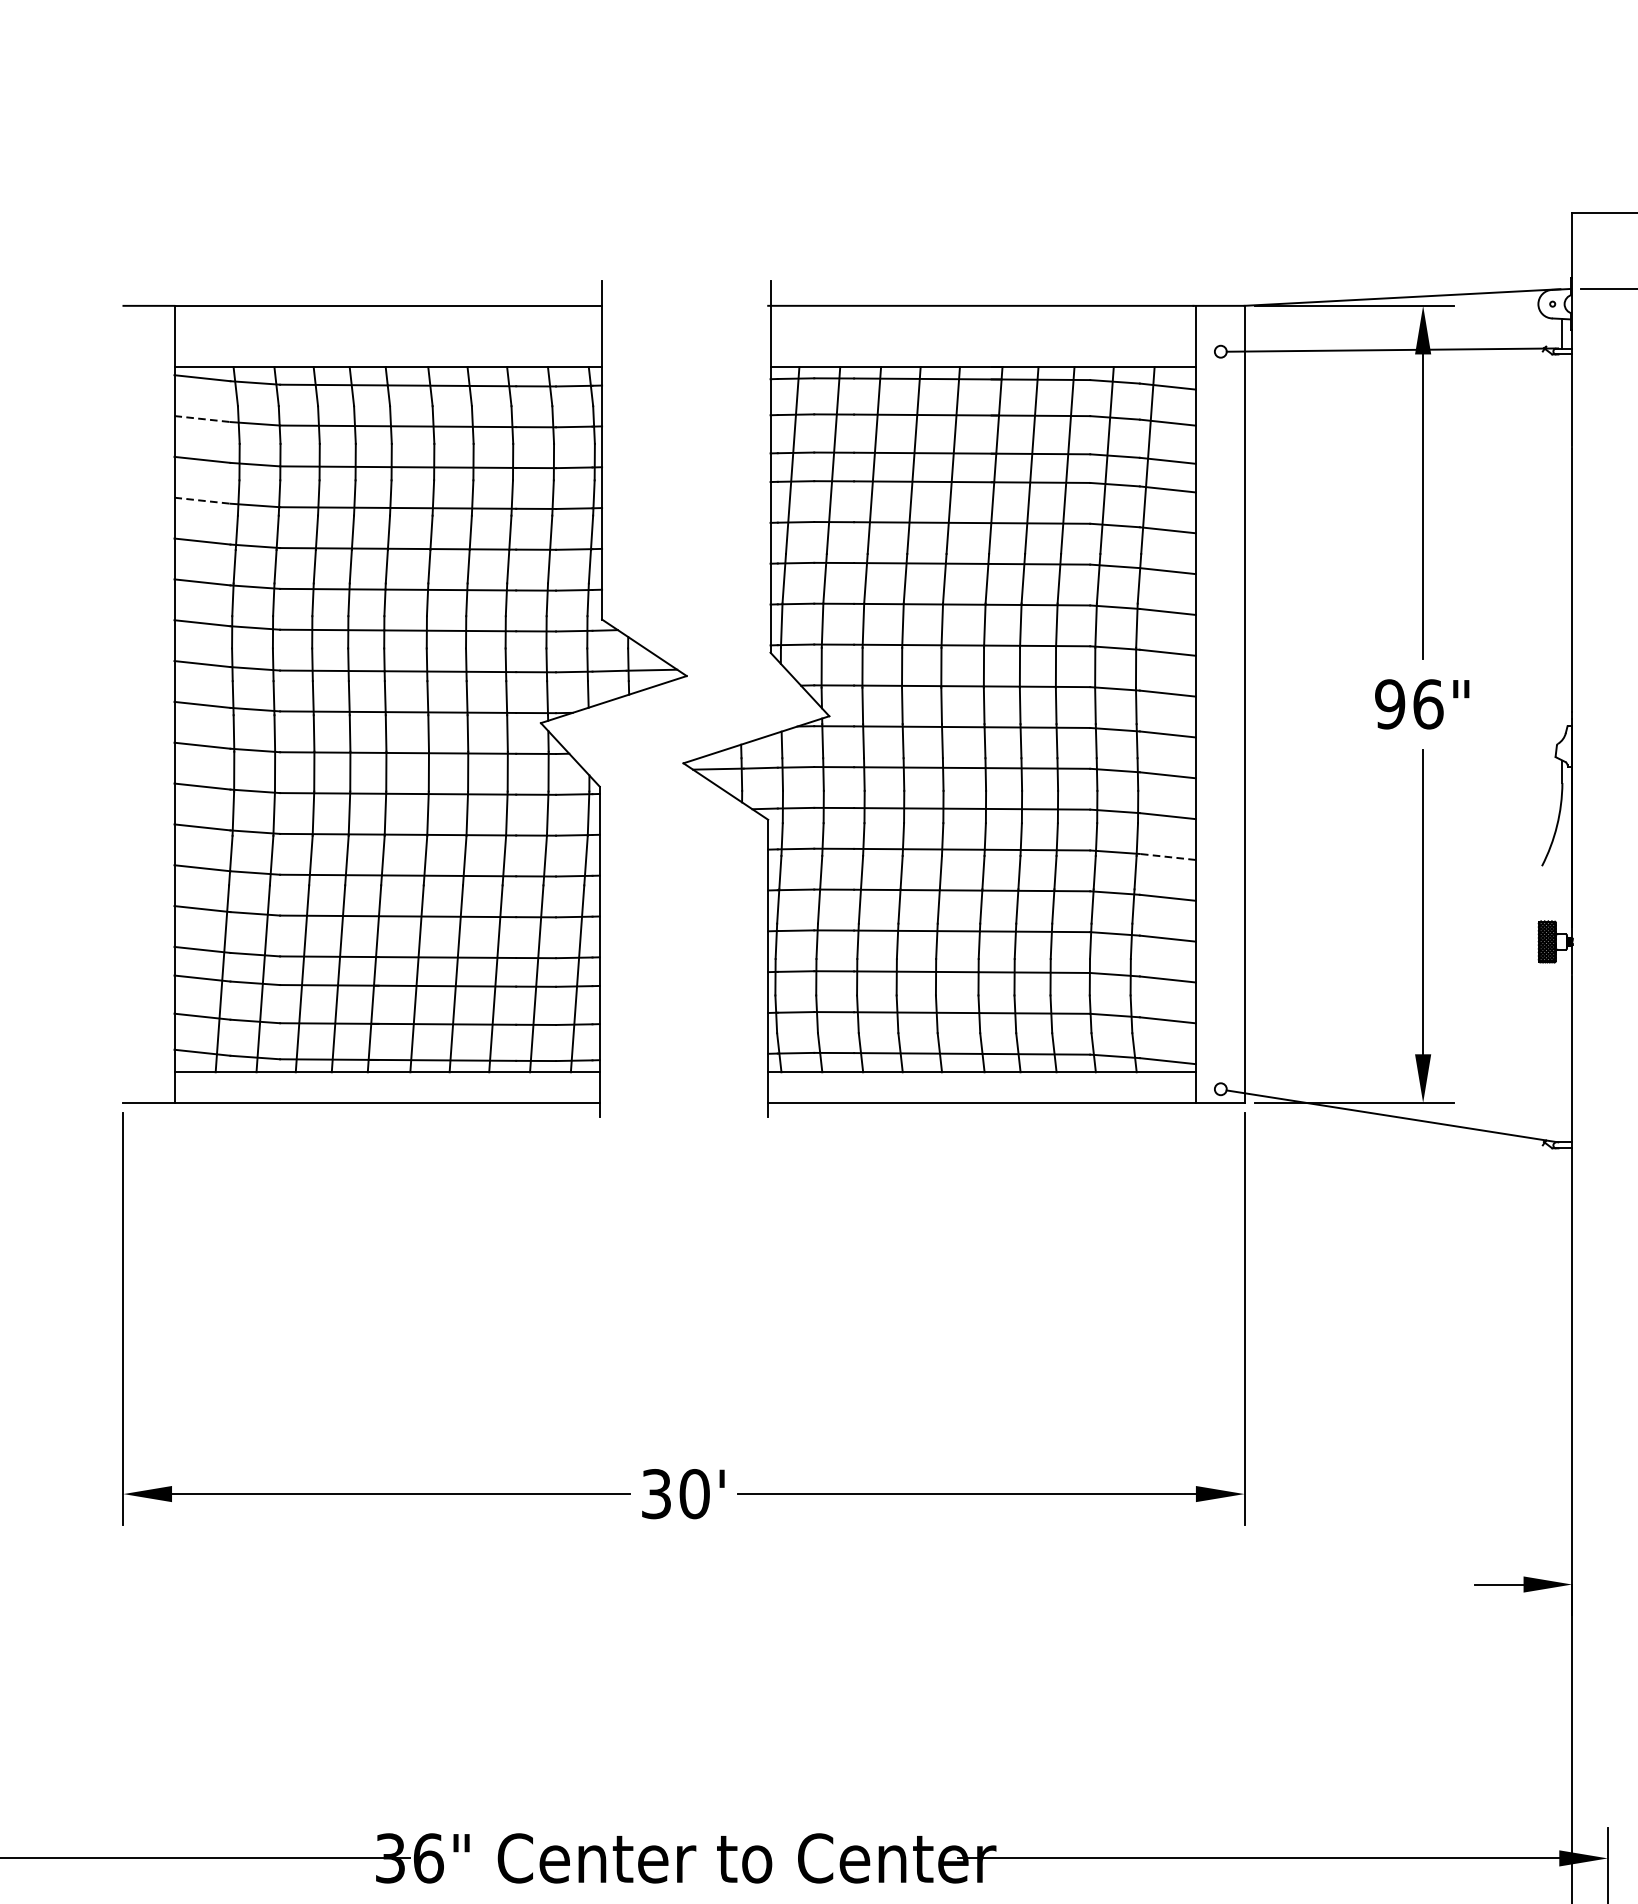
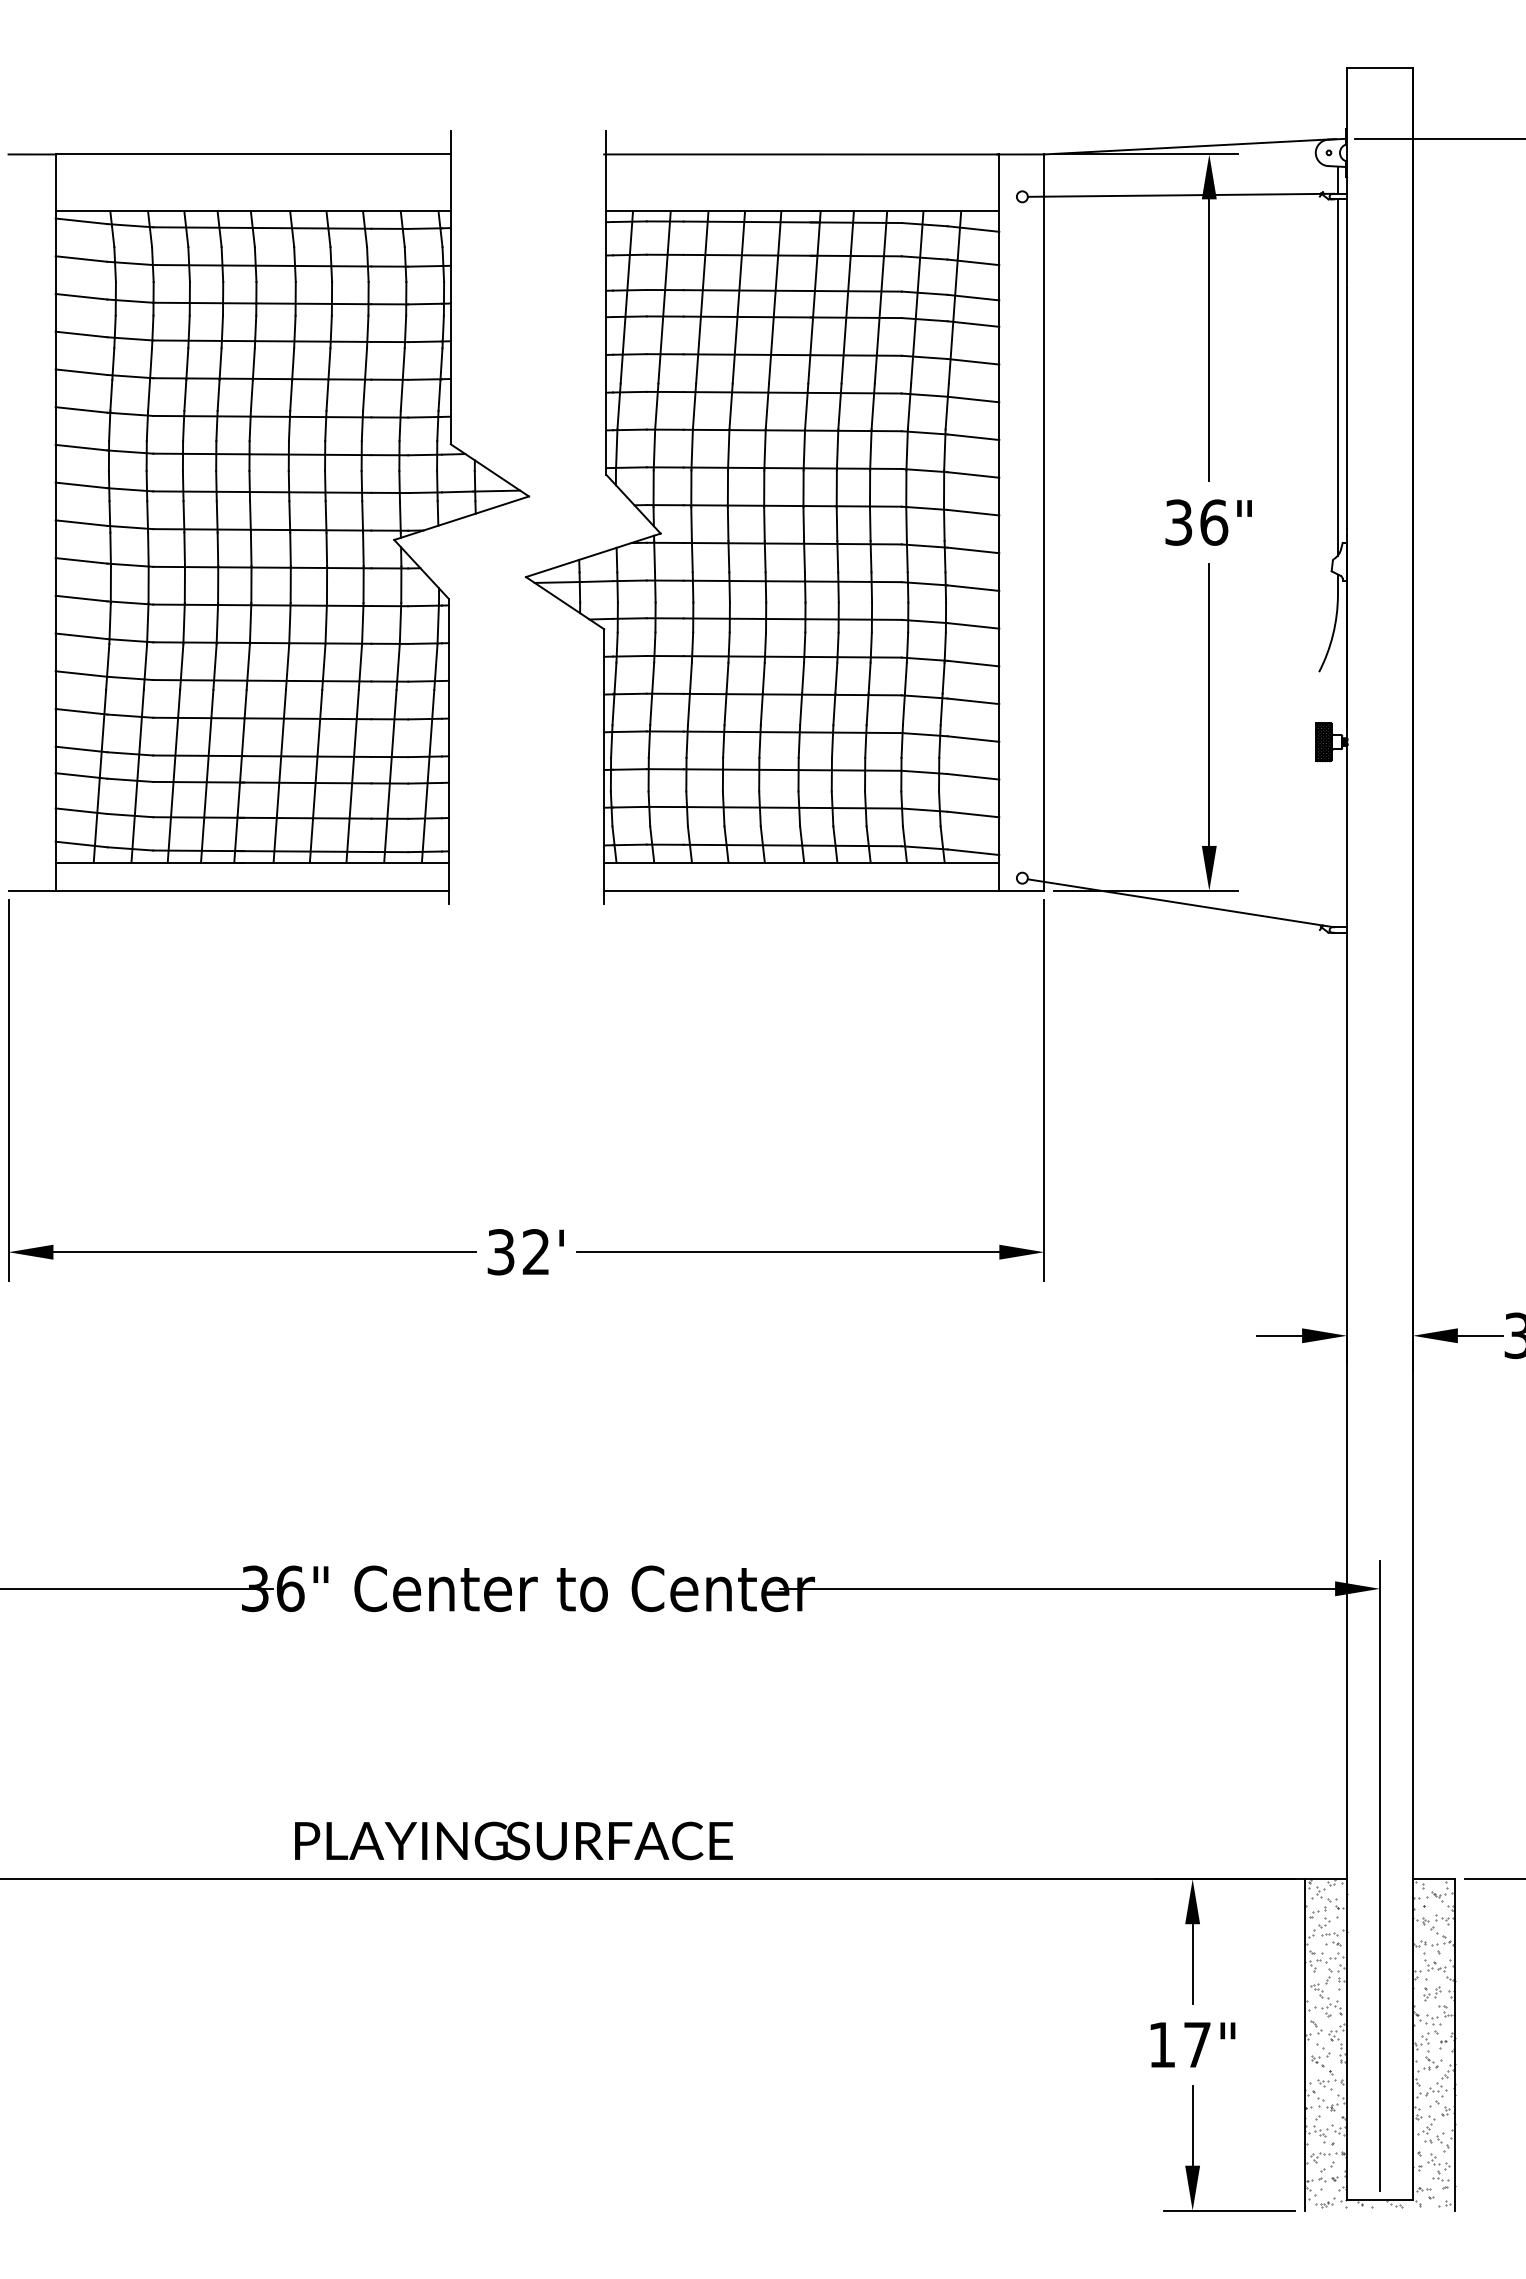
line: (203, 419) -> (82, 259), dashed -> solid
line: (203, 500) -> (82, 334), dashed -> solid
line: (1561, 547) -> (1337, 377), added
text: (1389, 704) -> (1178, 522), 96" -> 36"
line: (1166, 856) -> (972, 663), dashed -> solid
text: (694, 1494) -> (536, 1252), 30' -> 32'

